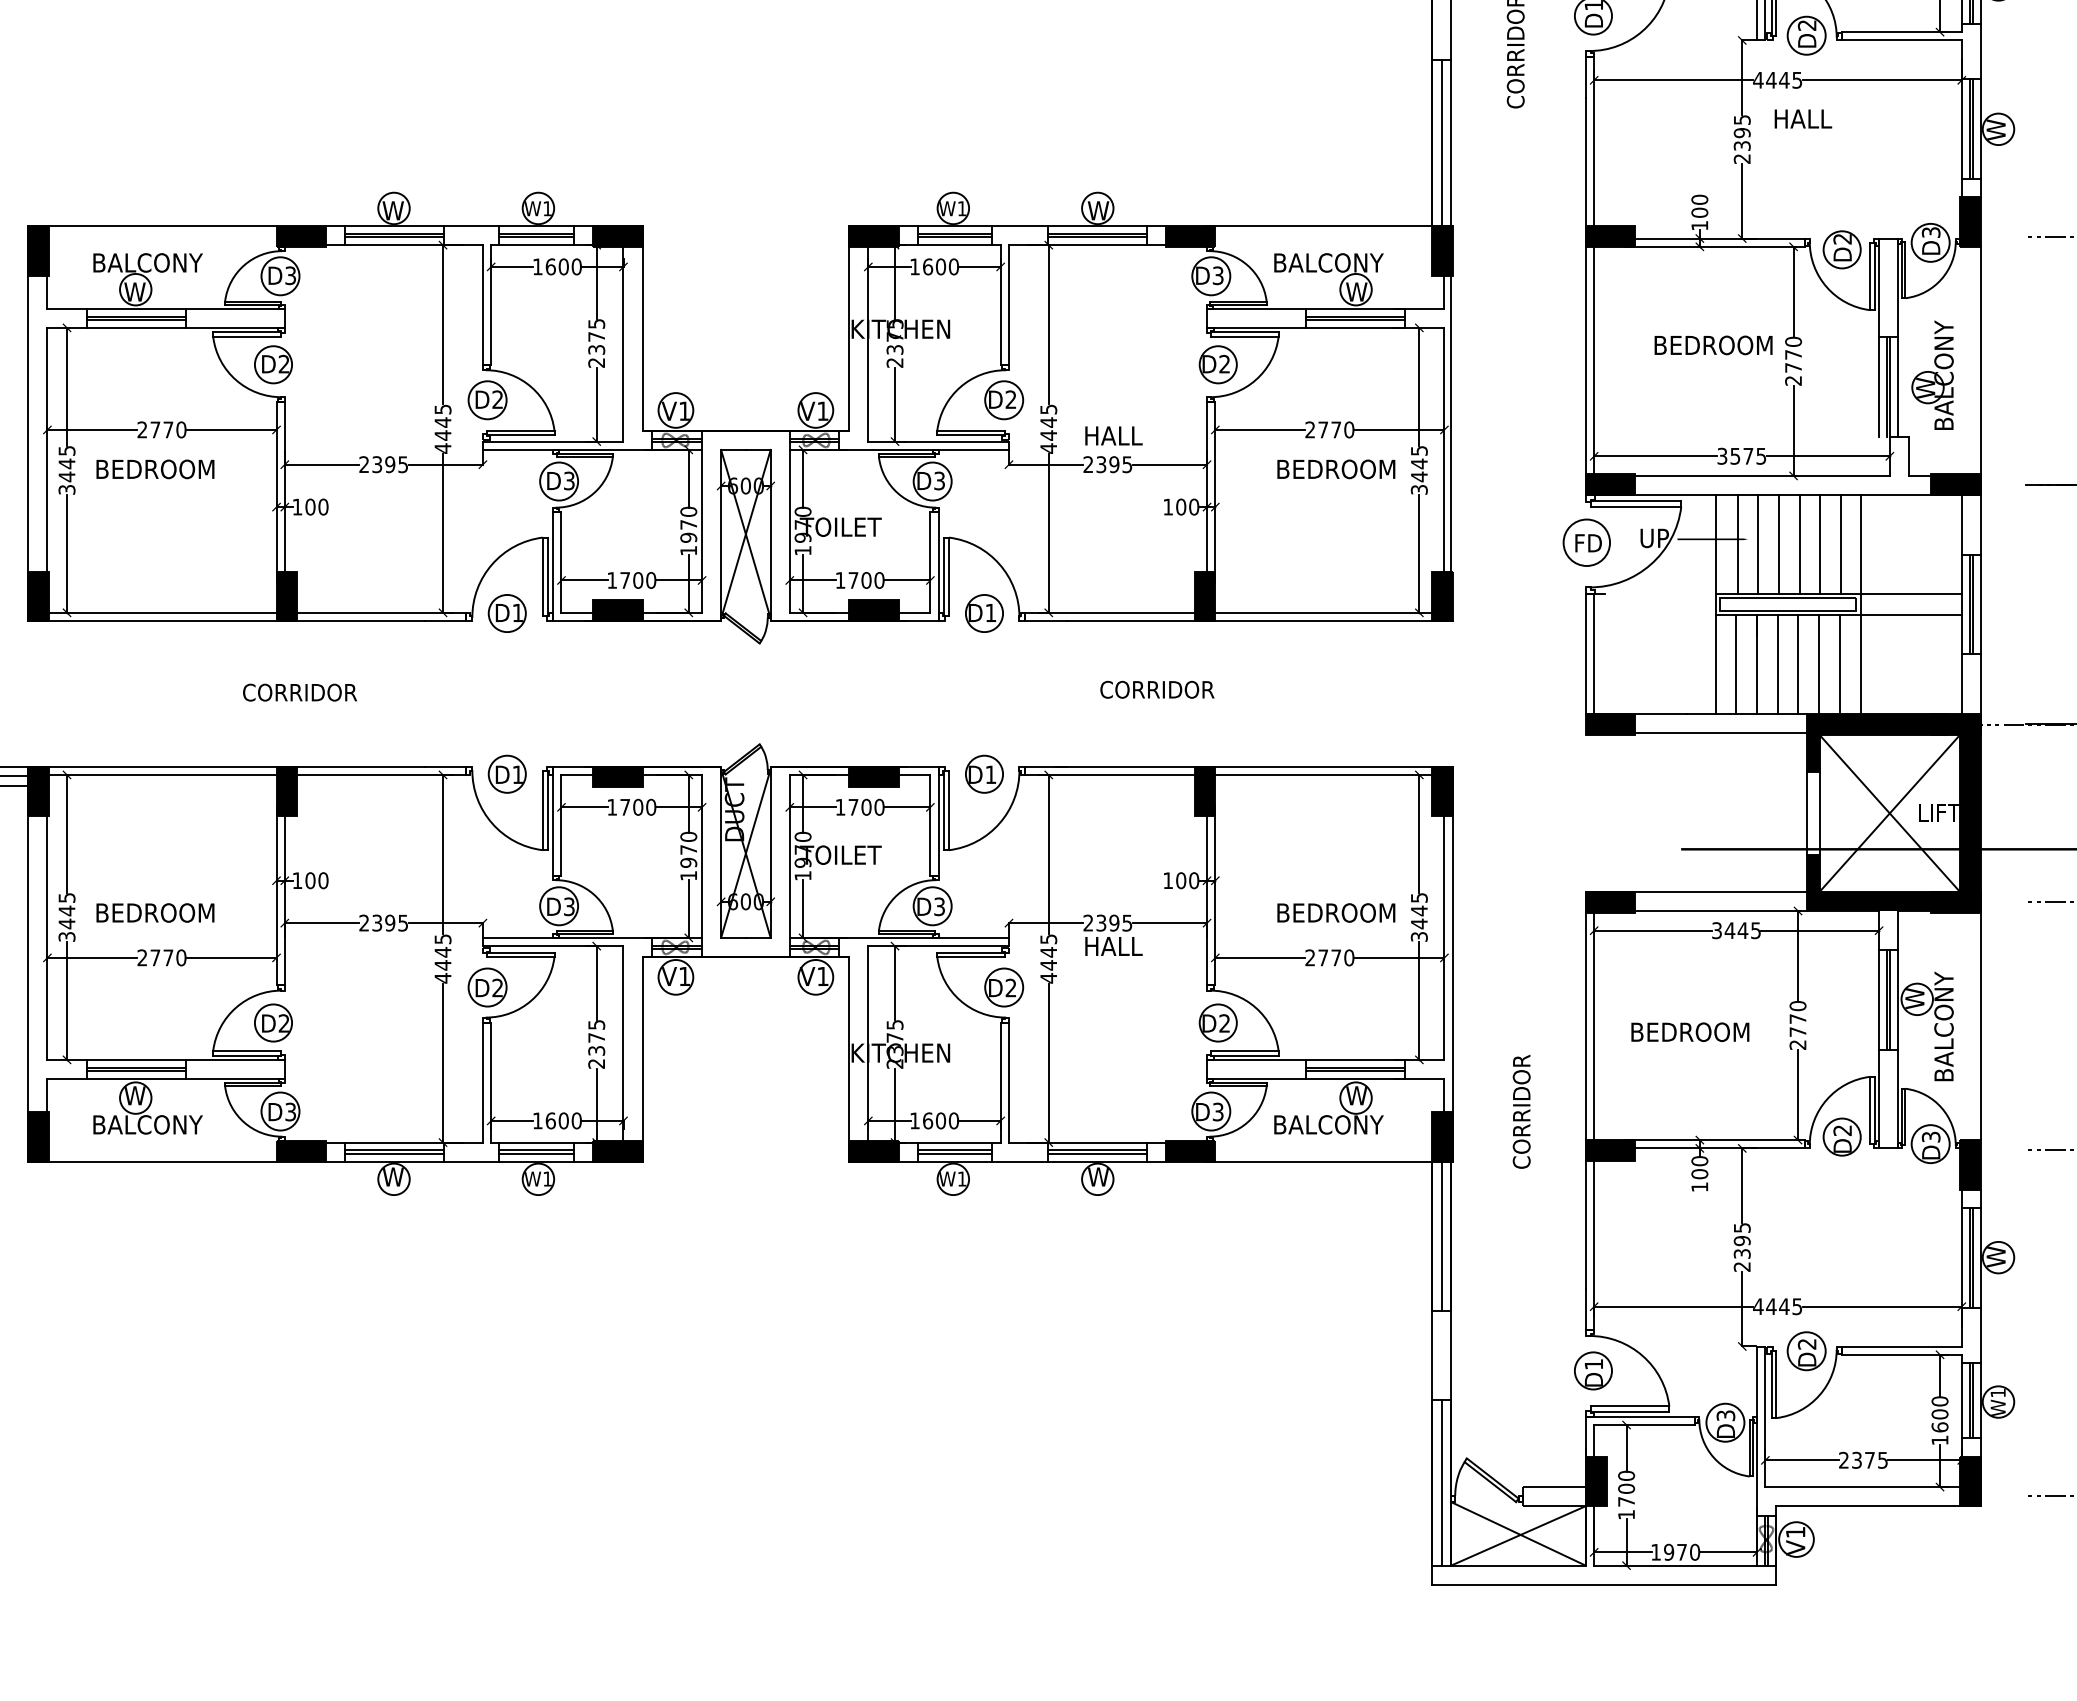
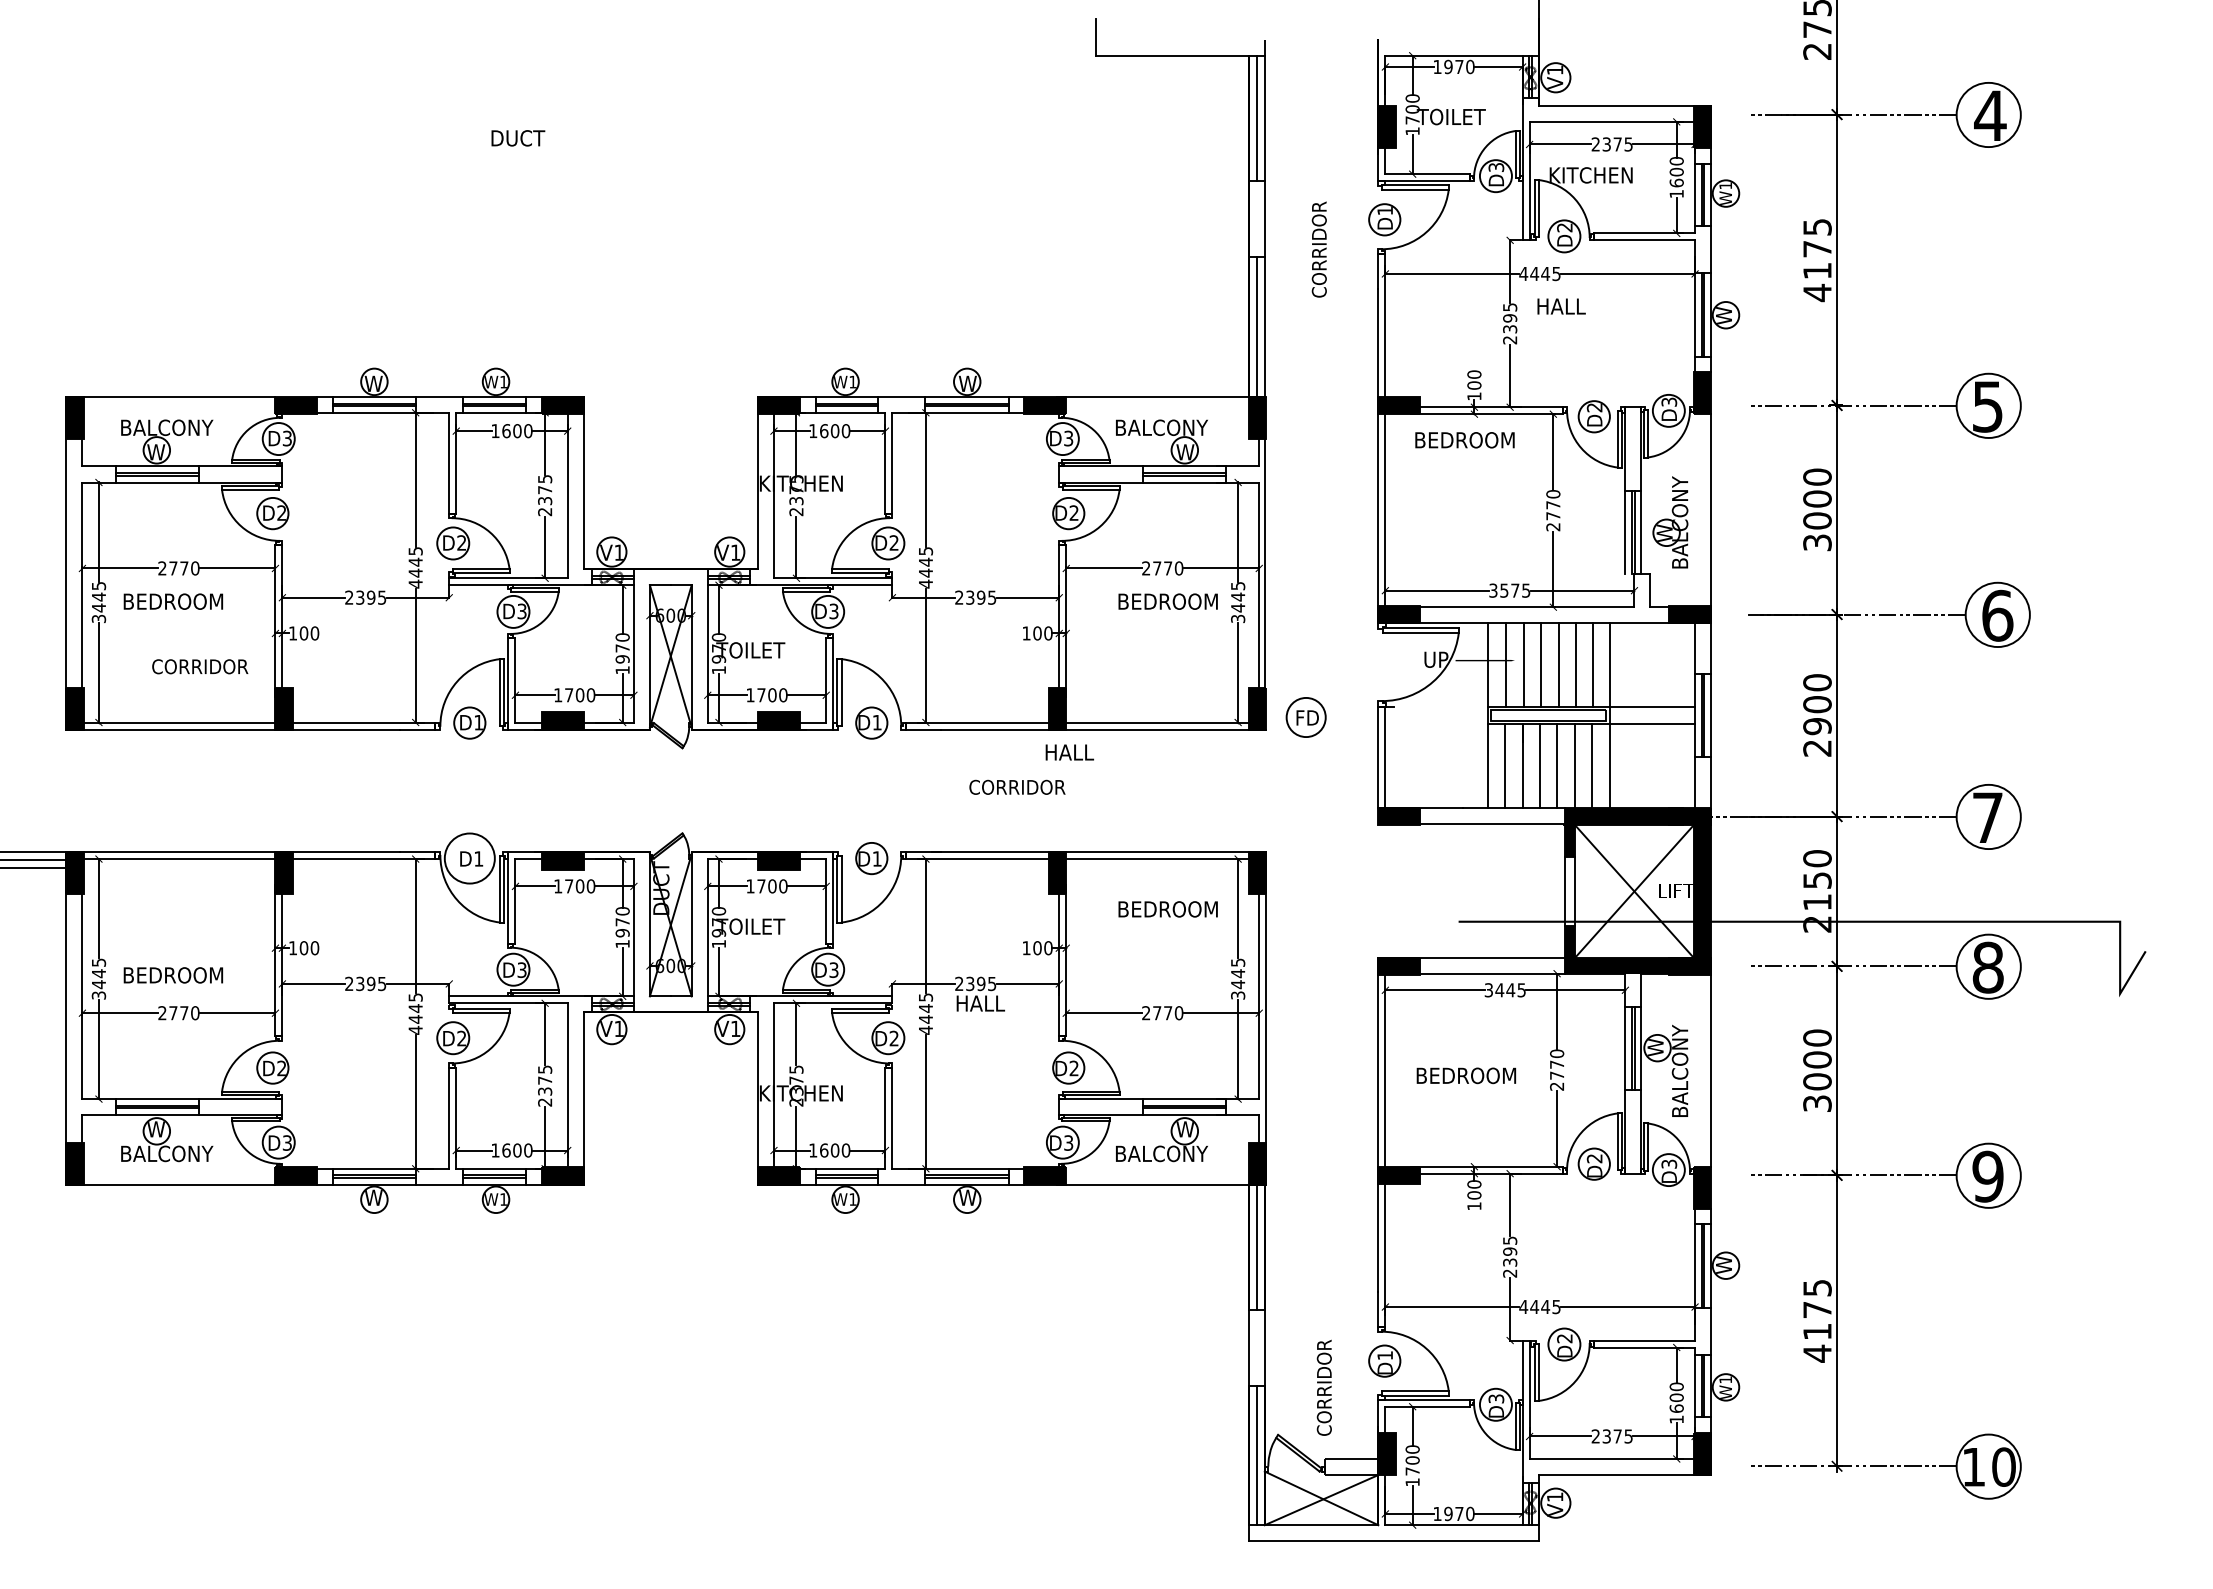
text: (1713, 345) -> (1464, 440), moved
text: (1113, 435) -> (1069, 752), moved
part: (1585, 542) -> (1305, 717), moved
text: (300, 692) -> (200, 666), moved
circle: (506, 774) -> (469, 858), size x1.6
text: (1335, 913) -> (1167, 909), moved
text: (1520, 1111) -> (1323, 1387), moved

